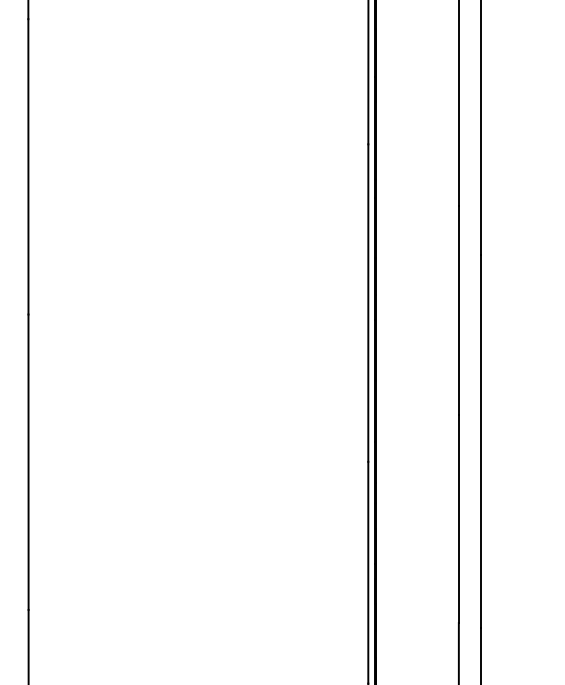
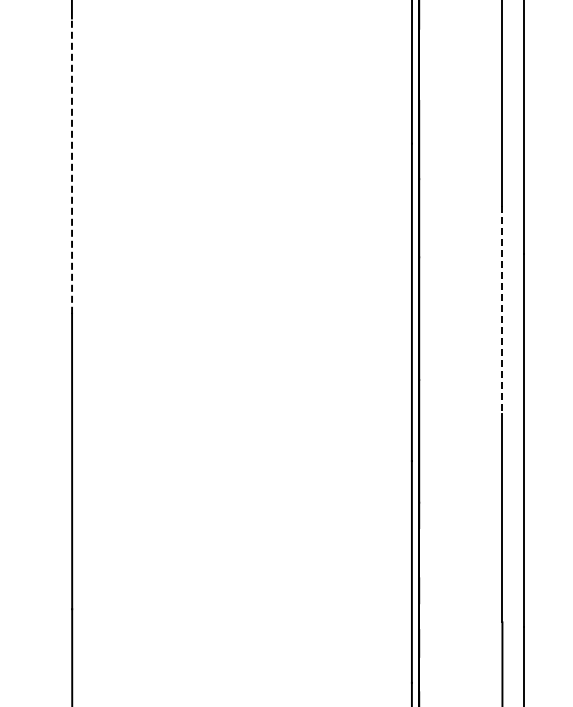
line: (28, 167) -> (72, 166), solid -> dashed
line: (458, 311) -> (502, 310), solid -> dashed

